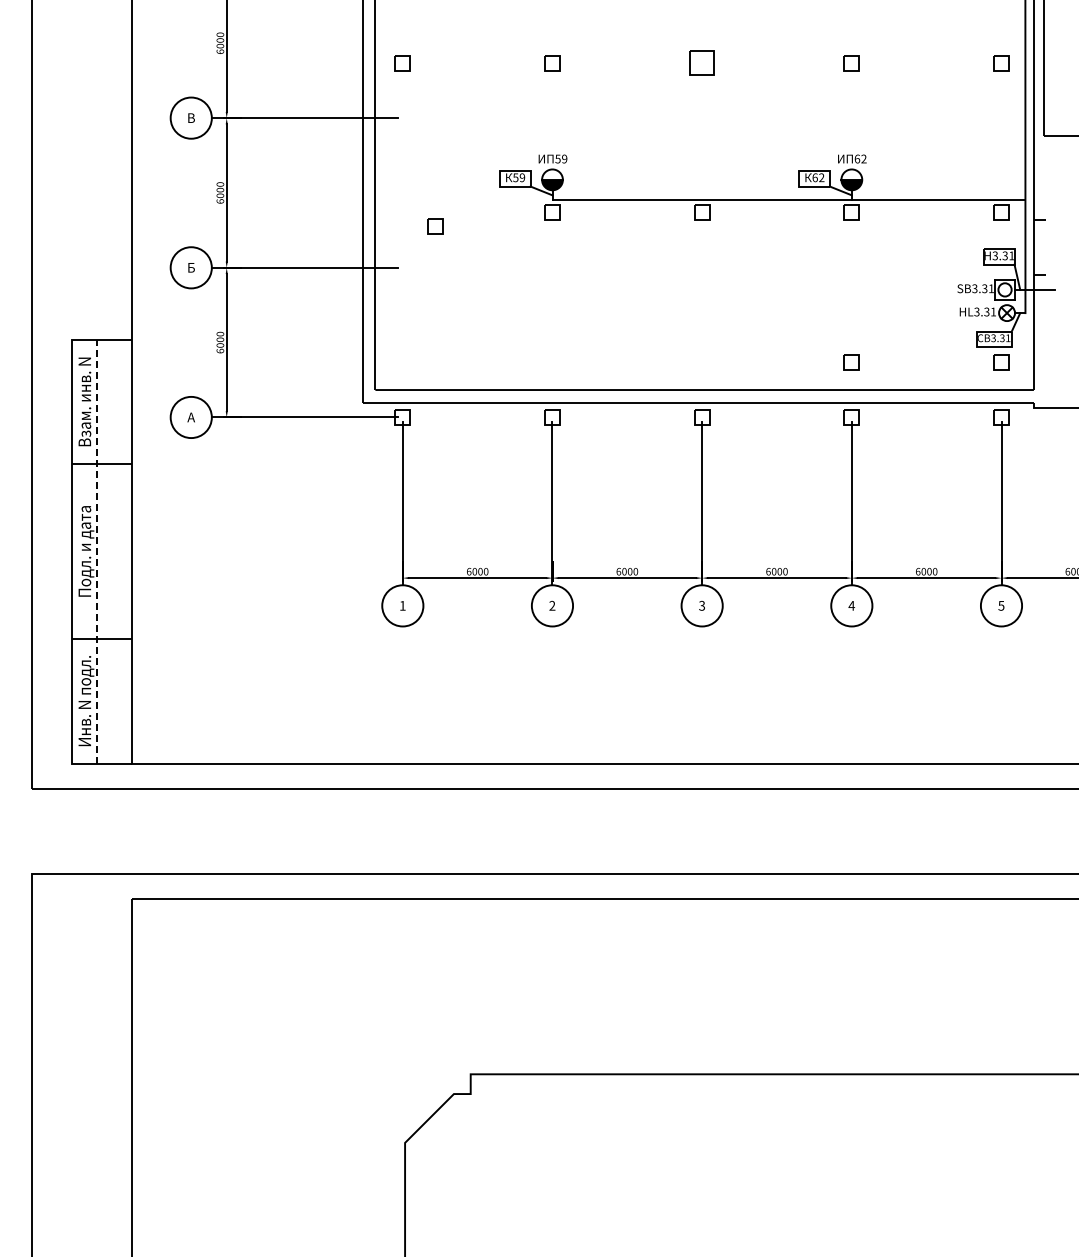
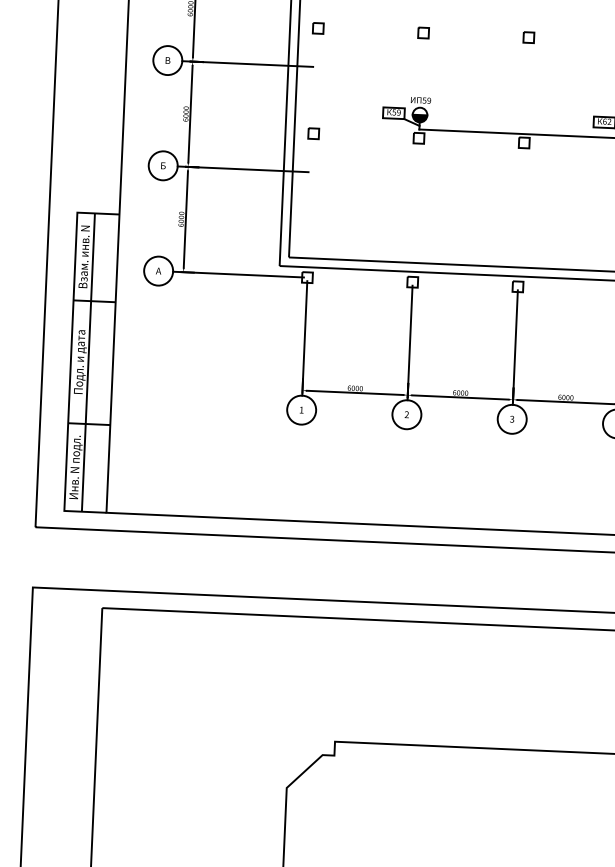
part: (702, 63) -> (529, 37), size x0.62
part: (435, 226) -> (313, 133), moved
line: (97, 551) -> (88, 362), dashed -> solid

